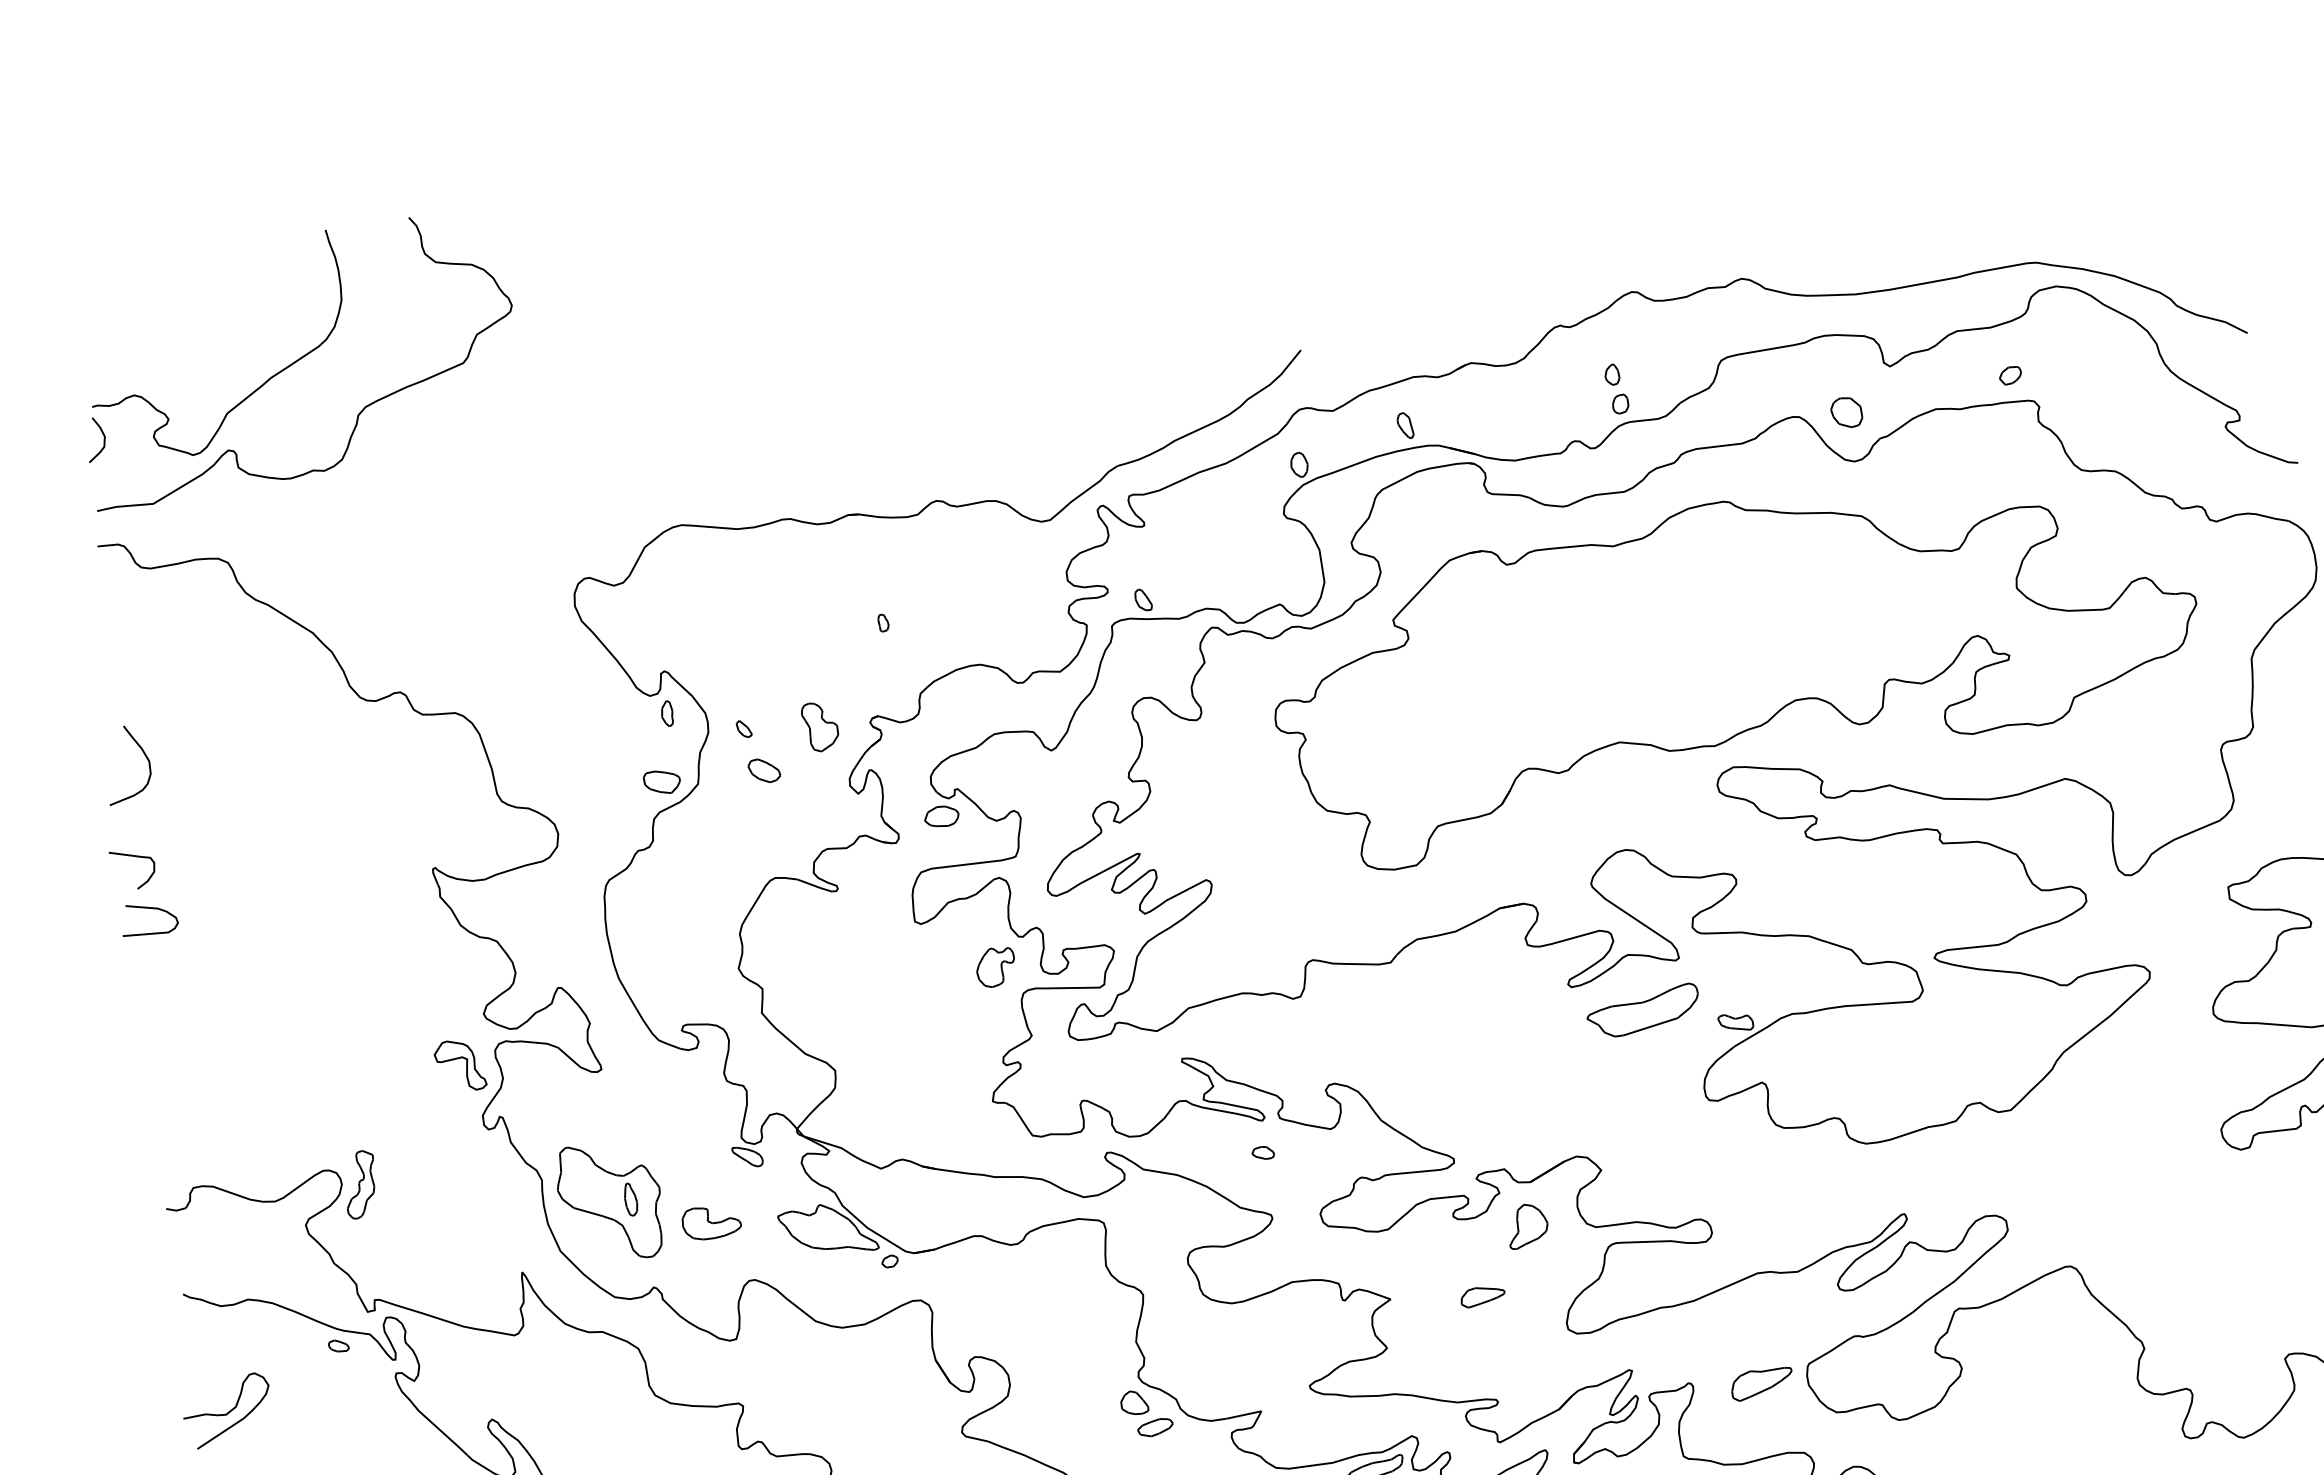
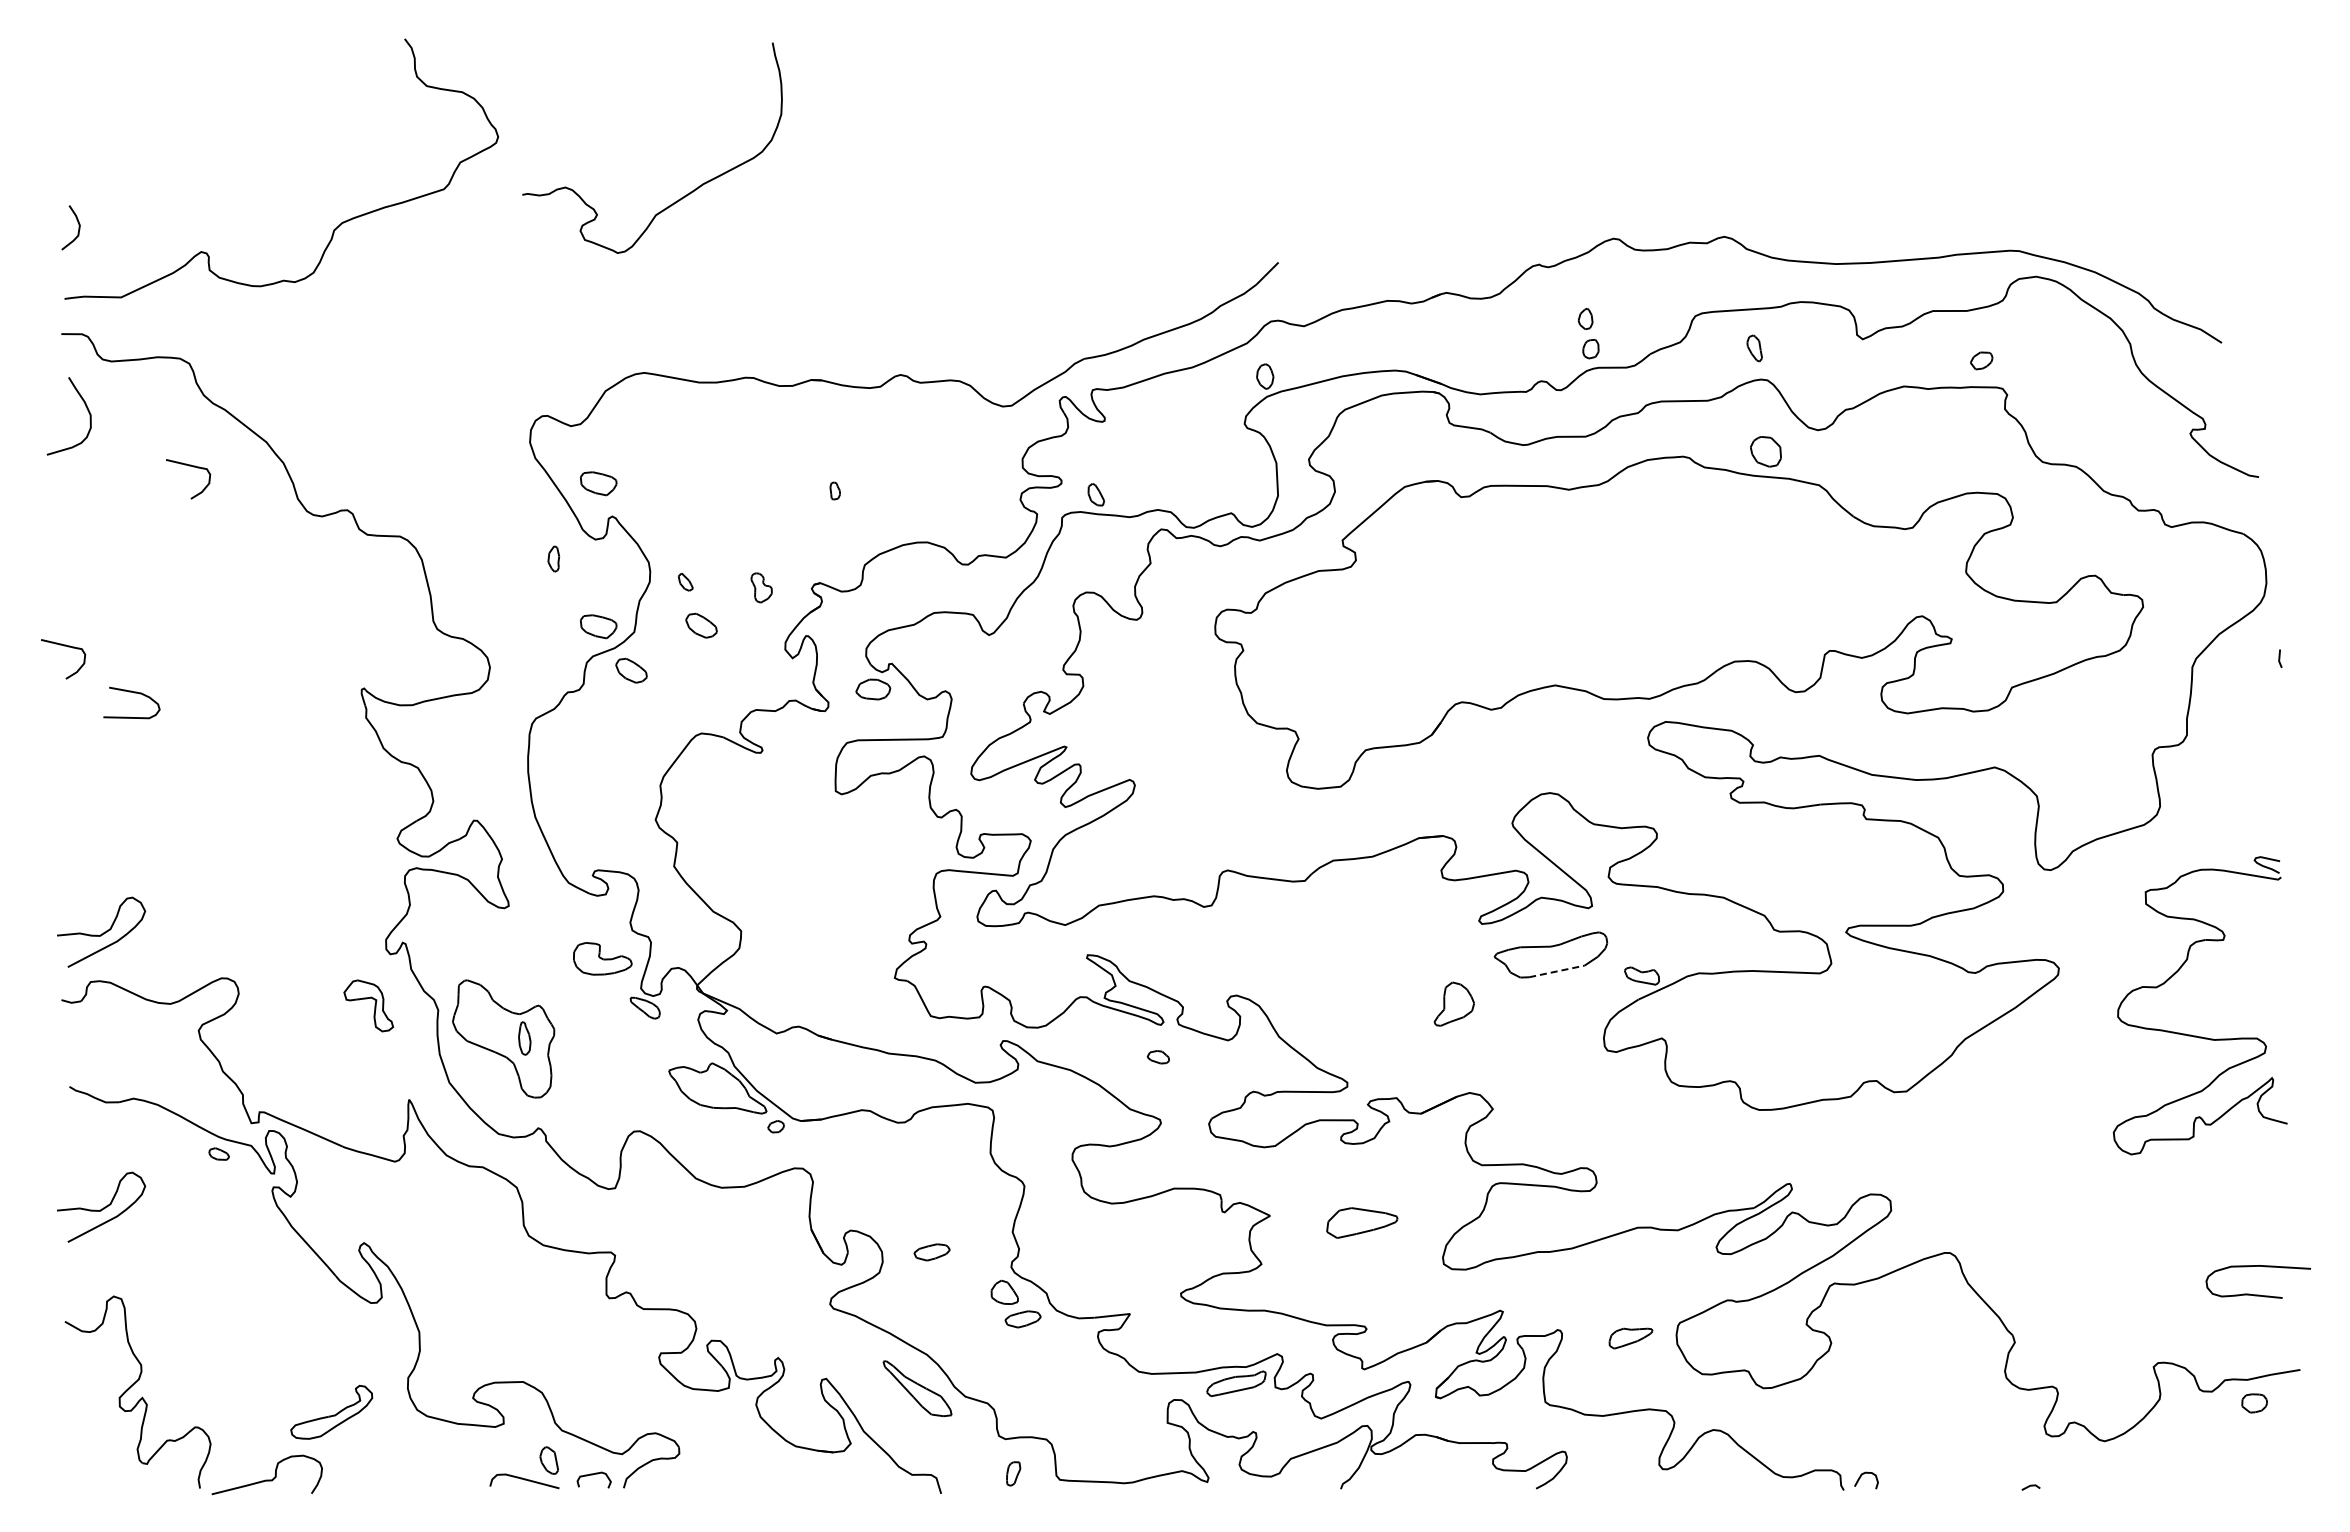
curve: (253, 391) -> (684, 195), moved
part: (1846, 412) -> (1765, 451), moved
part: (1405, 425) -> (1754, 348), moved
part: (647, 639) -> (598, 483), added
curve: (242, 665) -> (193, 467), added
part: (666, 713) -> (553, 558), moved
part: (820, 726) -> (761, 587), size x0.6
curve: (144, 755) -> (86, 408), moved
part: (699, 822) -> (631, 670), added
curve: (151, 909) -> (134, 693), moved
part: (995, 967) -> (911, 845), removed
line: (1651, 1026) -> (1557, 971), solid -> dashed
part: (459, 1065) -> (368, 1005), moved
curve: (199, 1138) -> (101, 933), added
part: (360, 1184) -> (257, 995), removed
part: (711, 1222) -> (602, 958), moved
part: (1527, 1225) -> (1453, 1003), moved
part: (1483, 1296) -> (1362, 1222), size x1.6
part: (1057, 1370) -> (931, 1252), added
part: (1761, 1384) -> (1630, 1338), size x0.7

